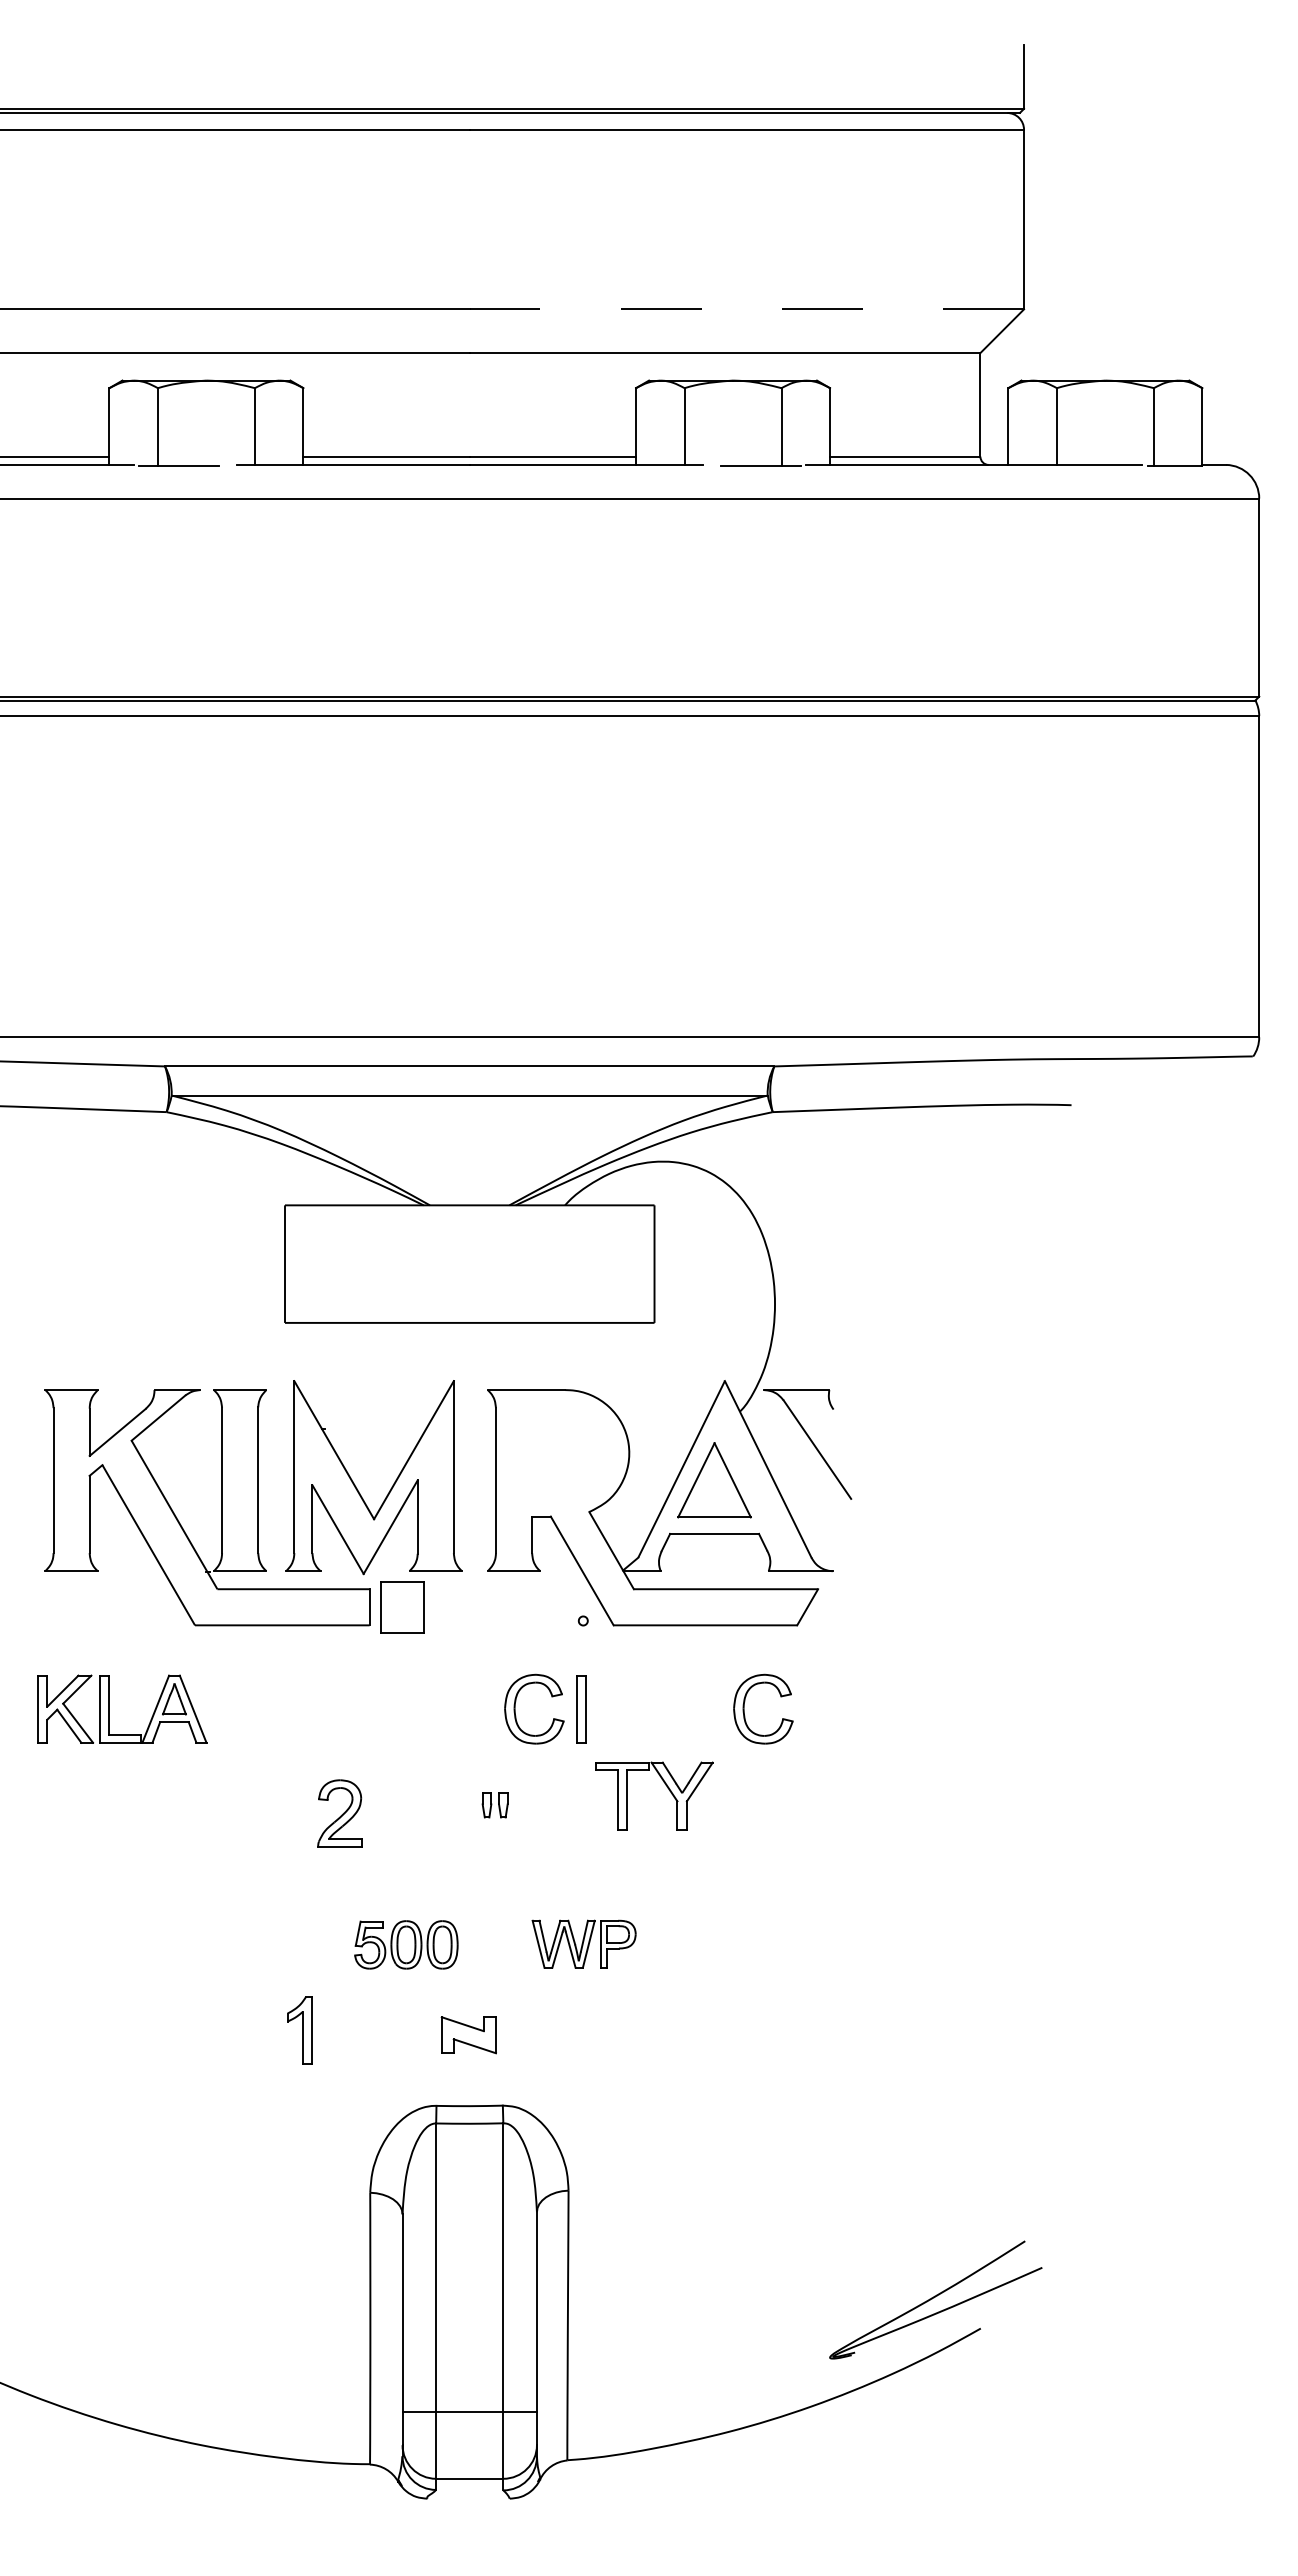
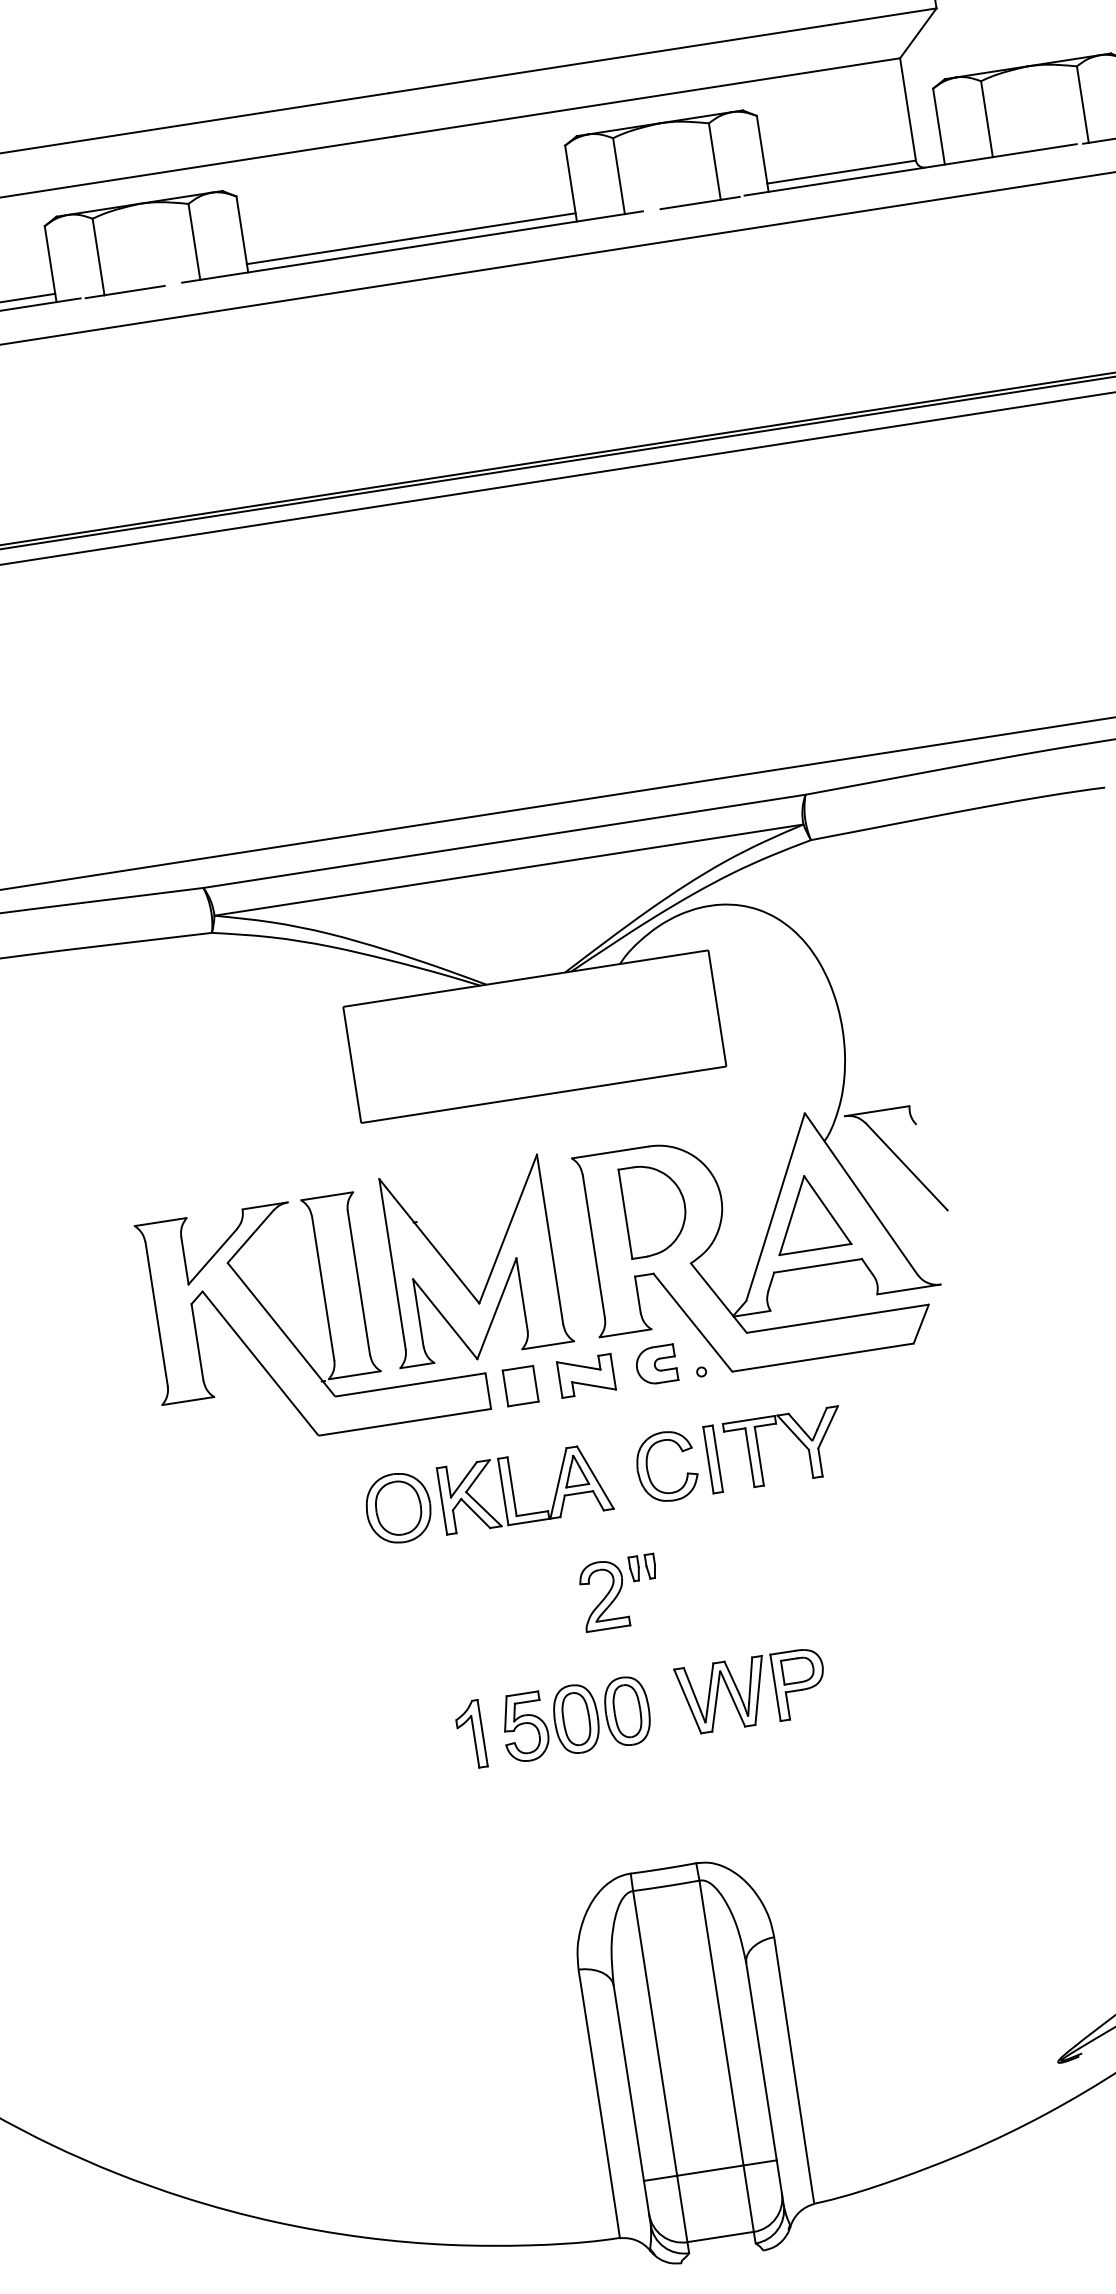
line: (746, 309) -> (662, 50), dashed -> solid
part: (562, 1453) -> (655, 1209), added
part: (402, 1606) -> (520, 1385), size x0.71
part: (539, 1607) -> (656, 1365), added
part: (109, 1708) -> (512, 1489), moved
part: (262, 1708) -> (397, 1507), added
part: (744, 1708) -> (874, 1433), removed
part: (667, 1788) -> (797, 1438), moved
part: (339, 1813) -> (602, 1595), moved
part: (583, 1943) -> (751, 1690), size x1.43
part: (406, 1944) -> (576, 1718), size x1.43
part: (299, 2030) -> (470, 1735), moved
part: (468, 2035) -> (586, 1376), moved

